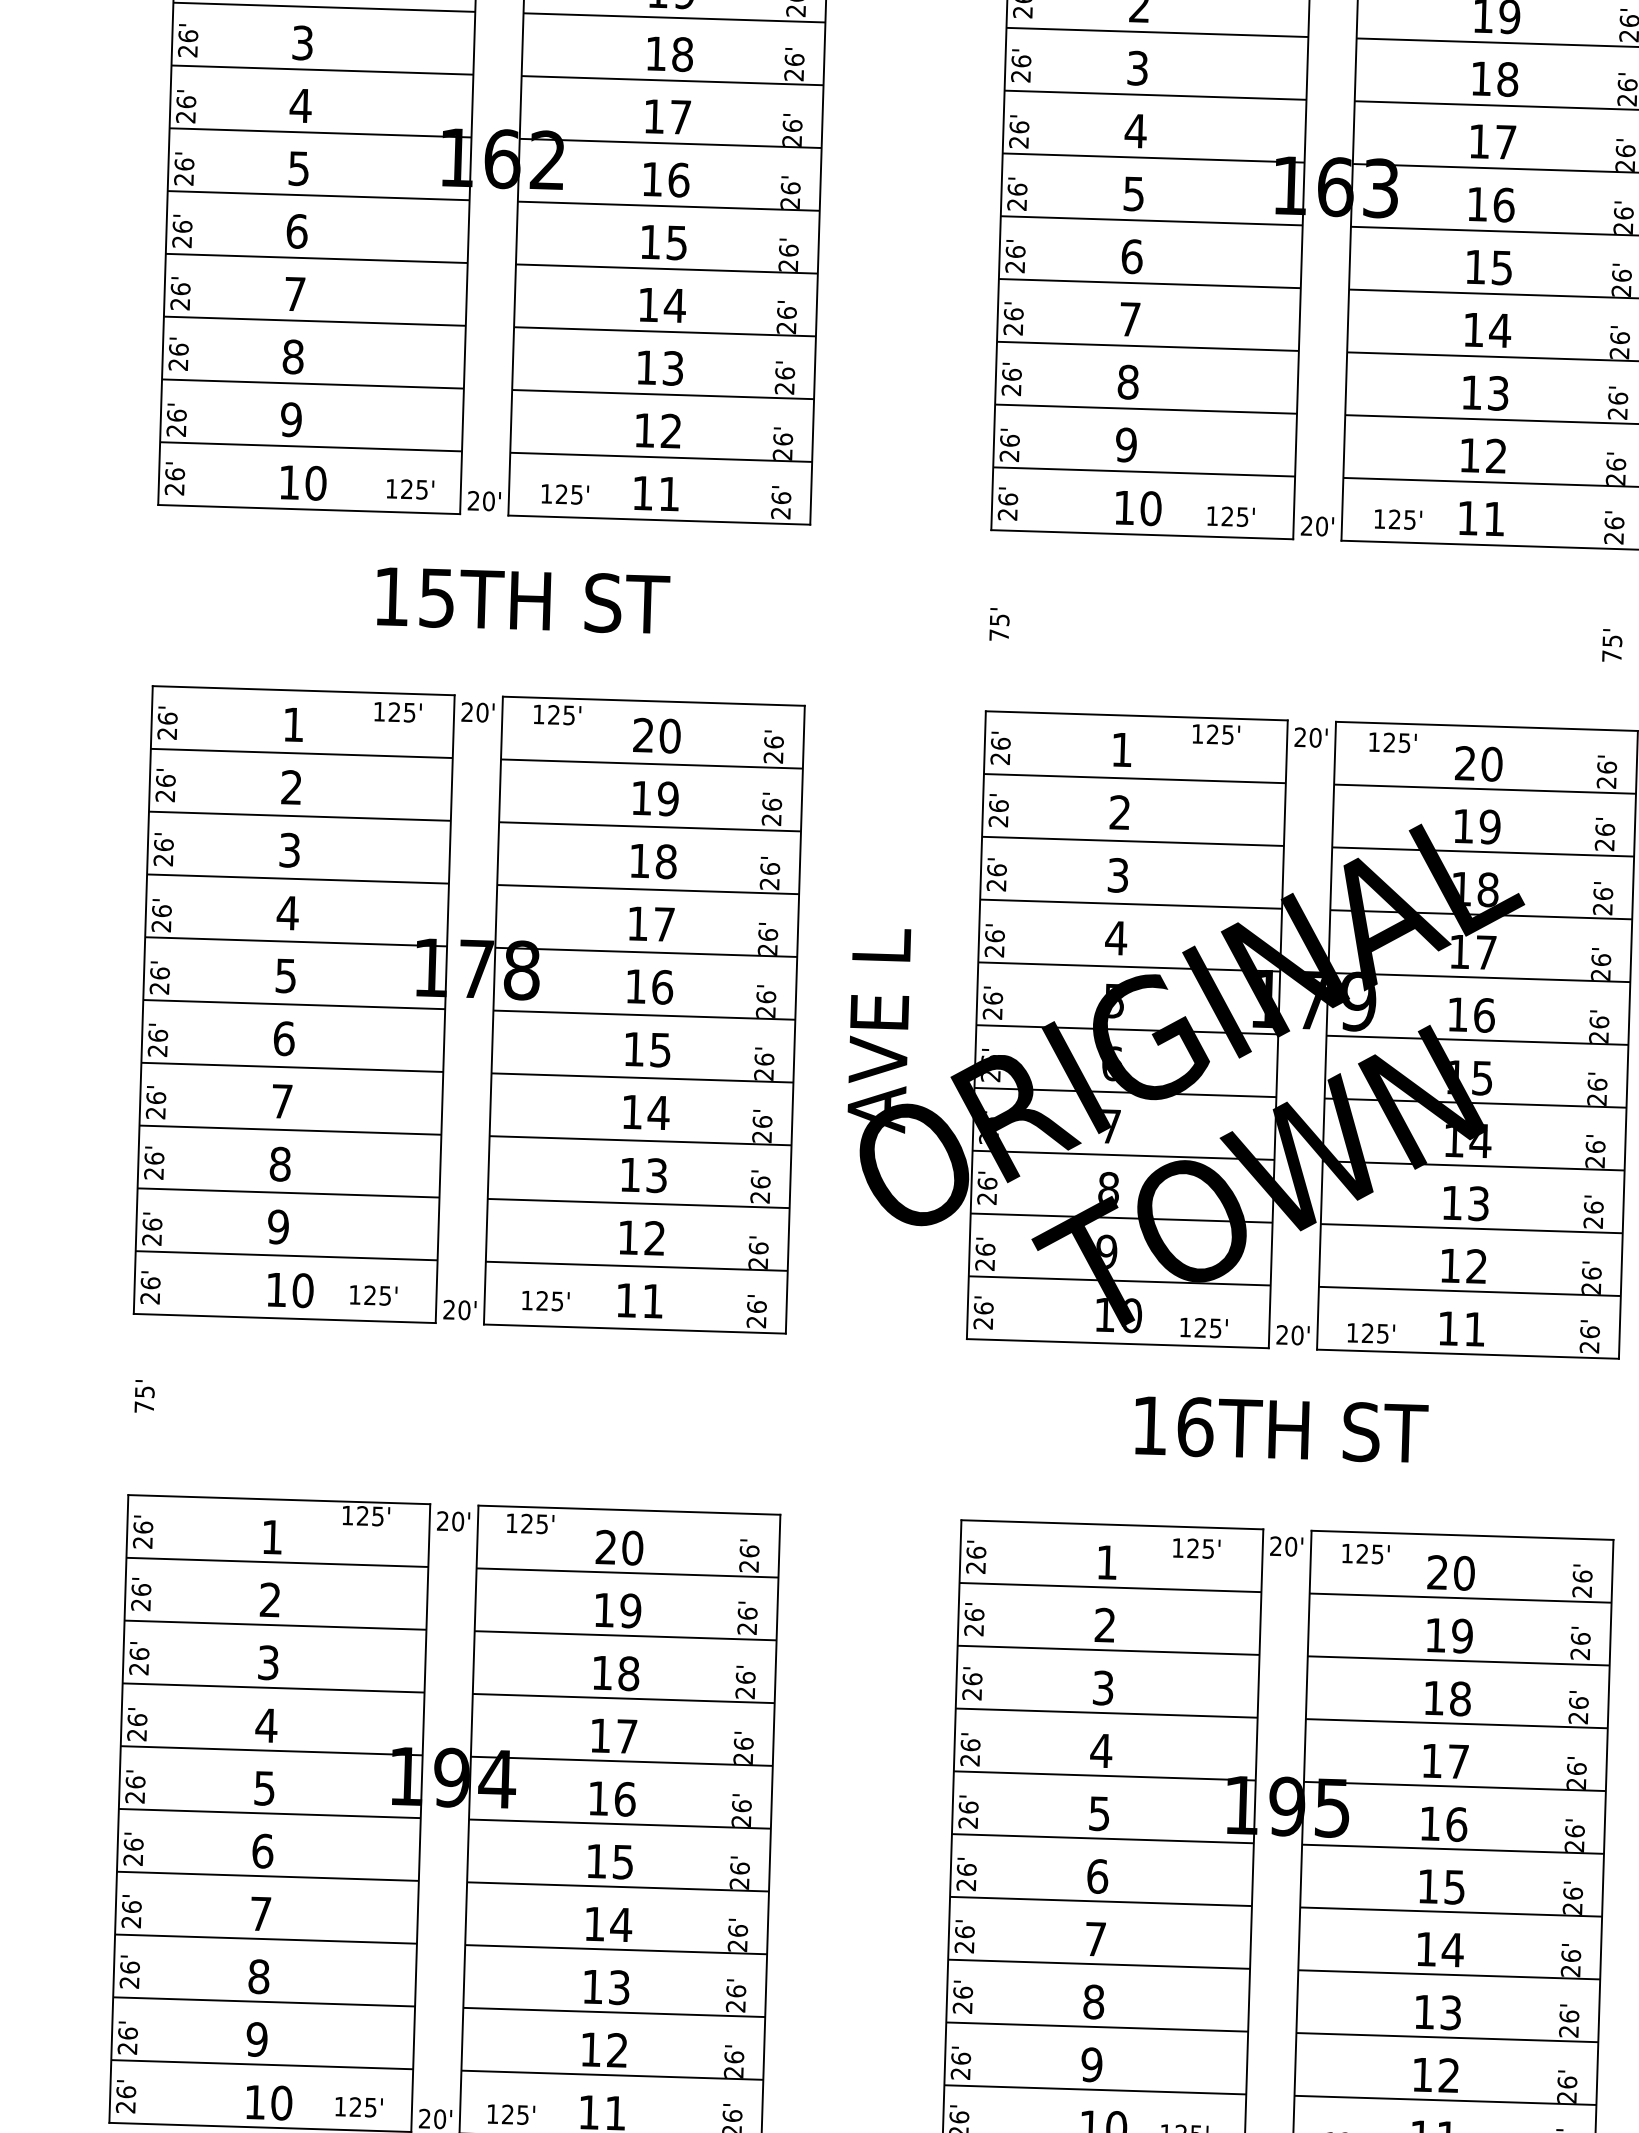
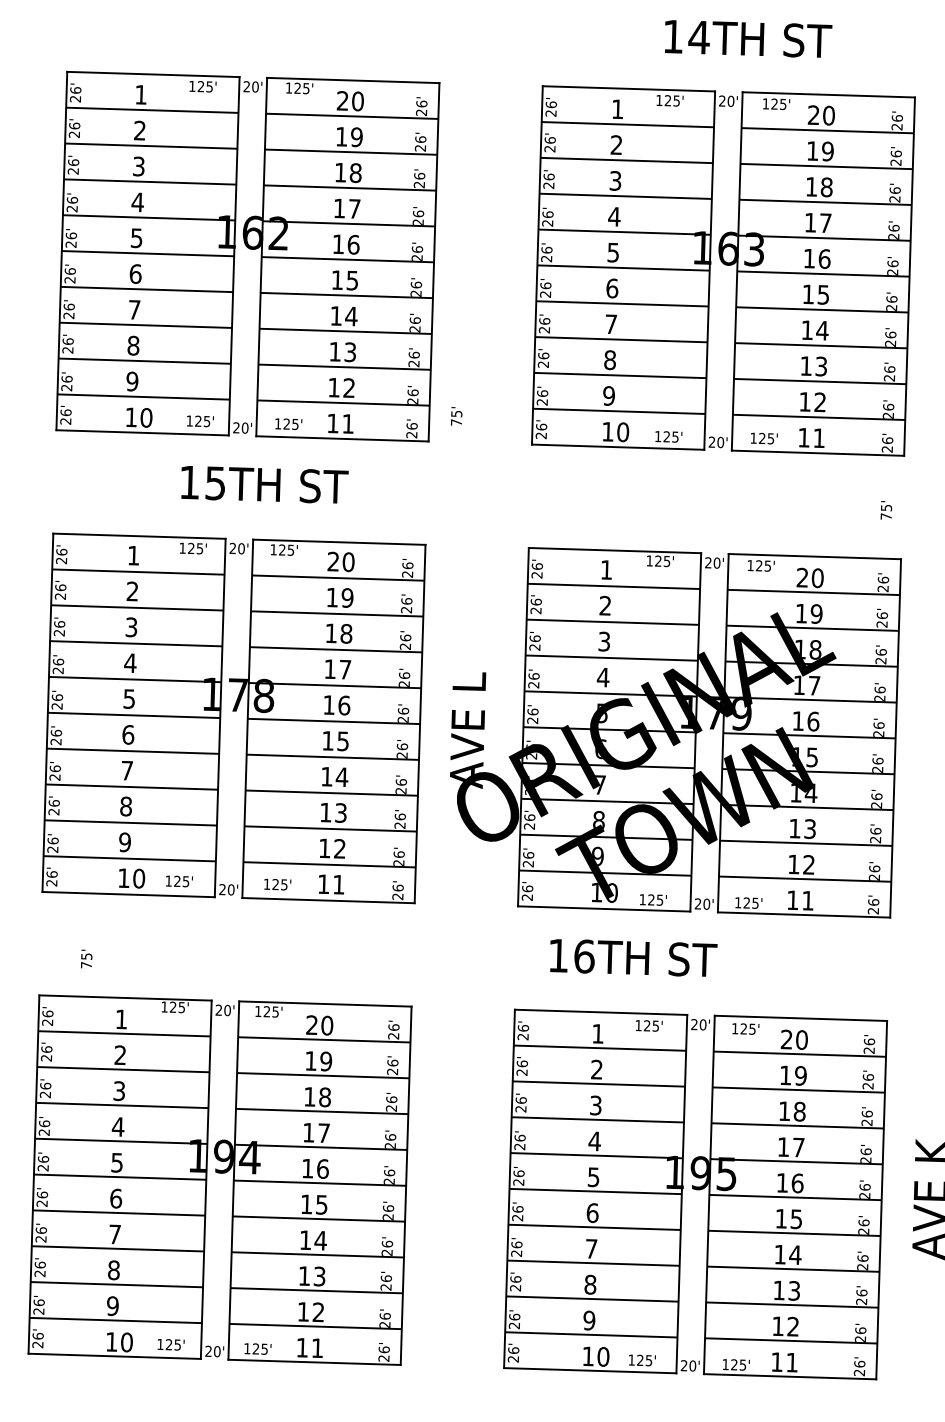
text: (999, 624) -> (456, 416), moved
text: (144, 1395) -> (86, 958), moved
text: (1281, 1428) -> (633, 957), moved

